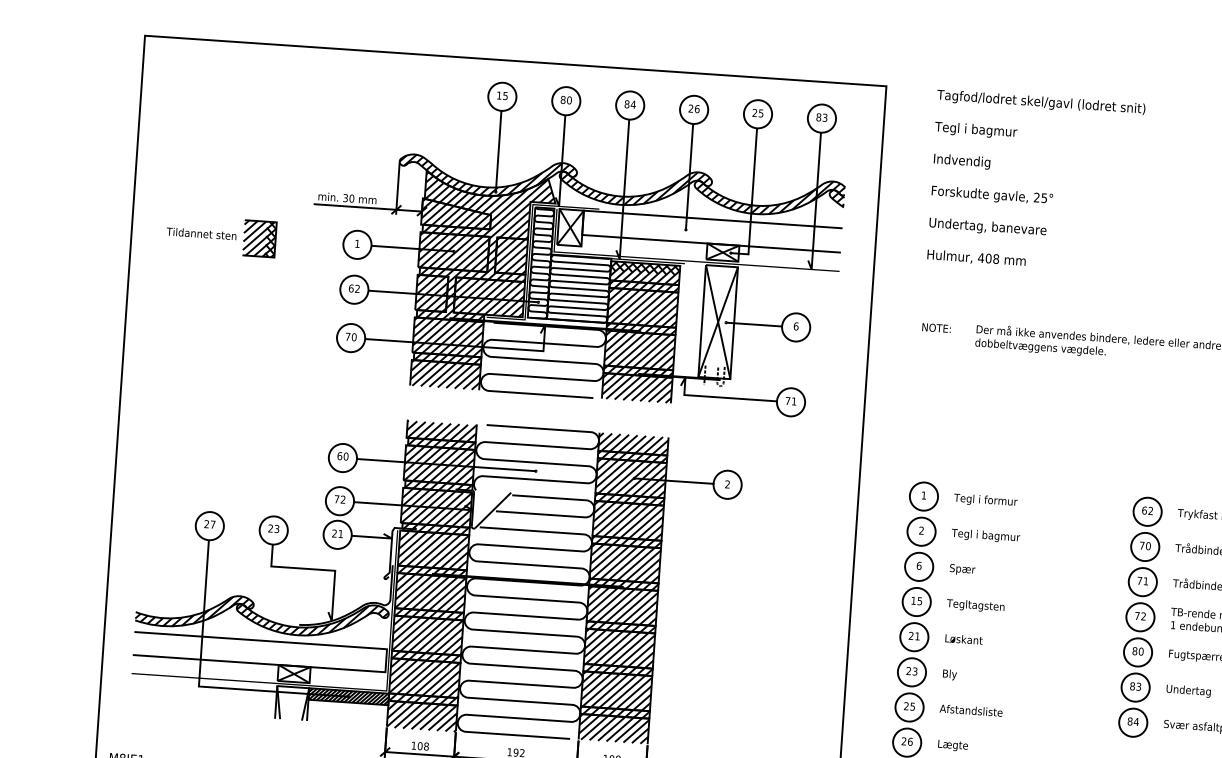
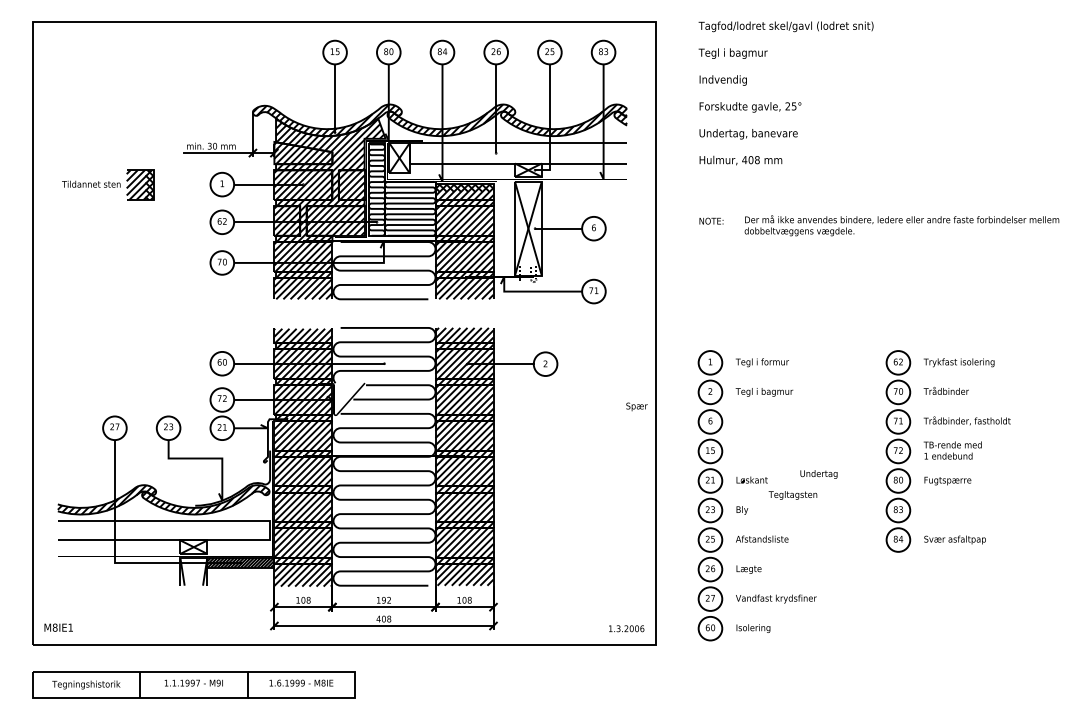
text: (962, 569) -> (636, 406), moved
text: (975, 606) -> (792, 495), moved
text: (1188, 691) -> (818, 474), moved

